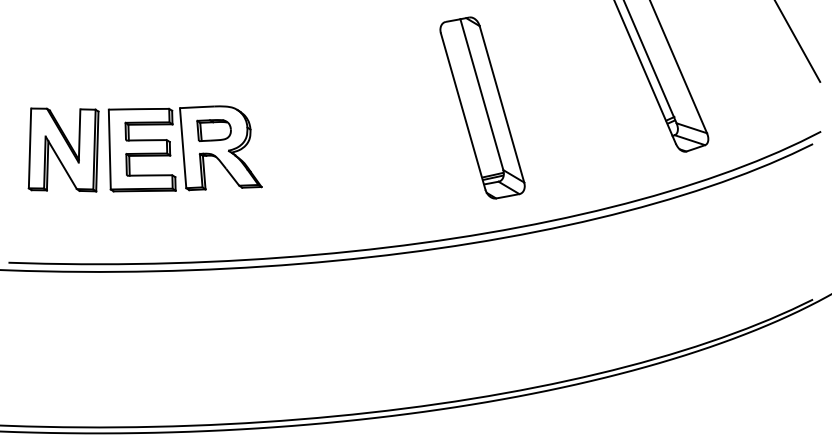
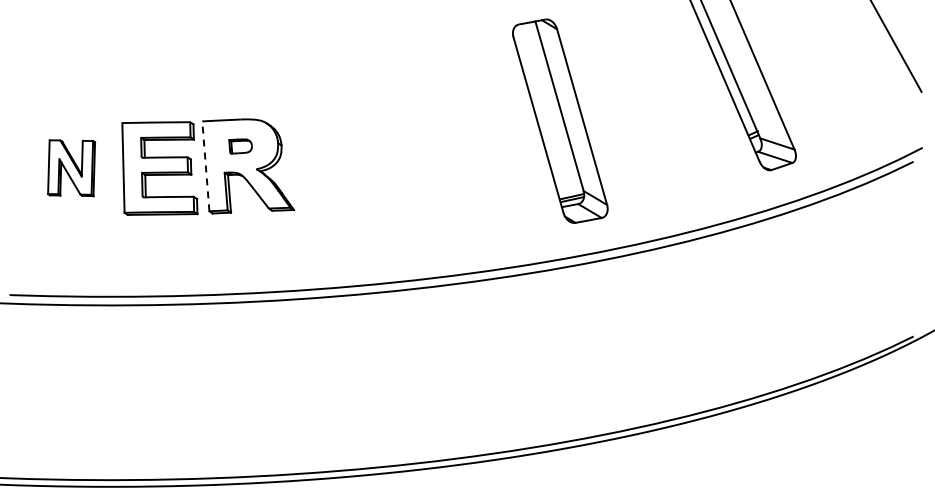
part: (482, 107) -> (560, 120), moved
part: (213, 130) -> (240, 146), size x0.6
line: (182, 147) -> (205, 165), solid -> dashed
part: (63, 149) -> (71, 167), size x0.6

